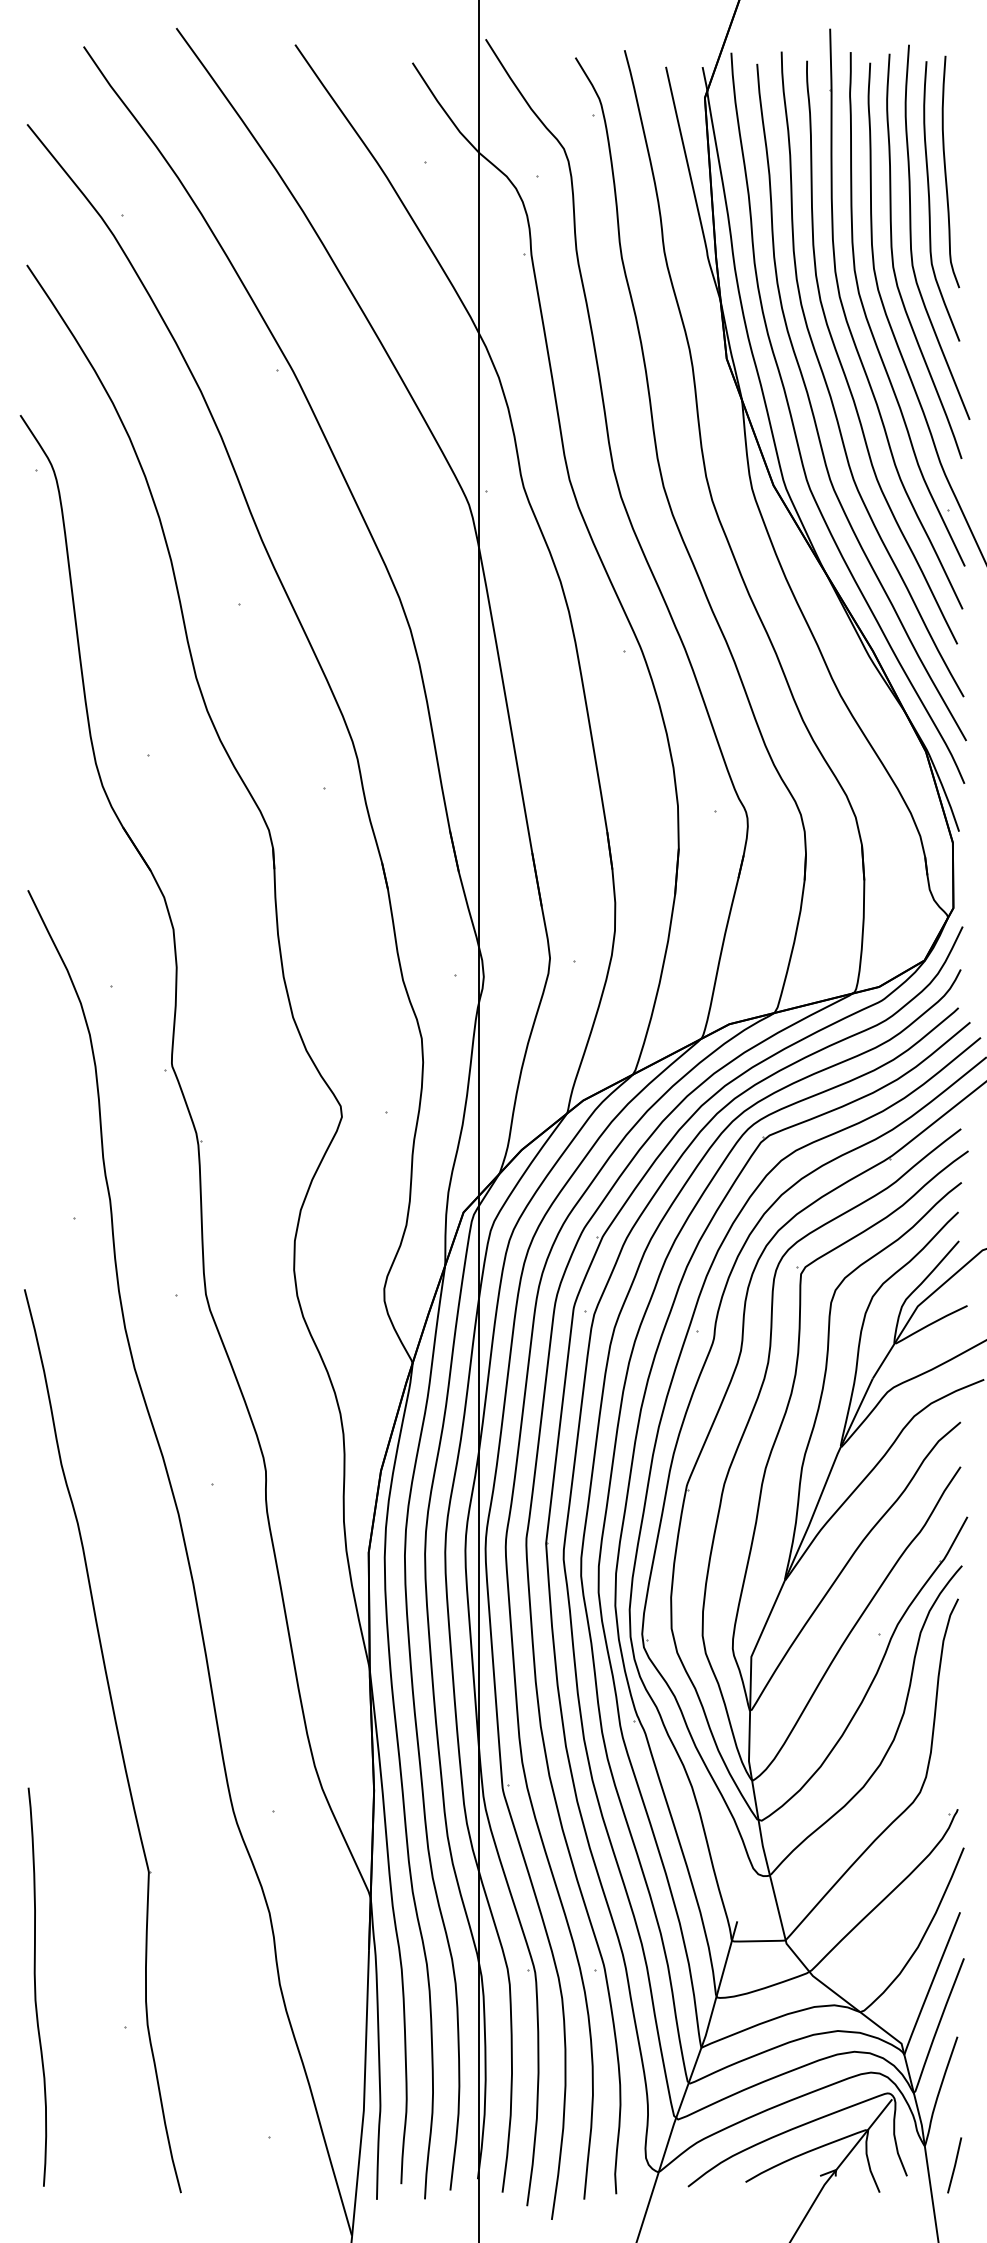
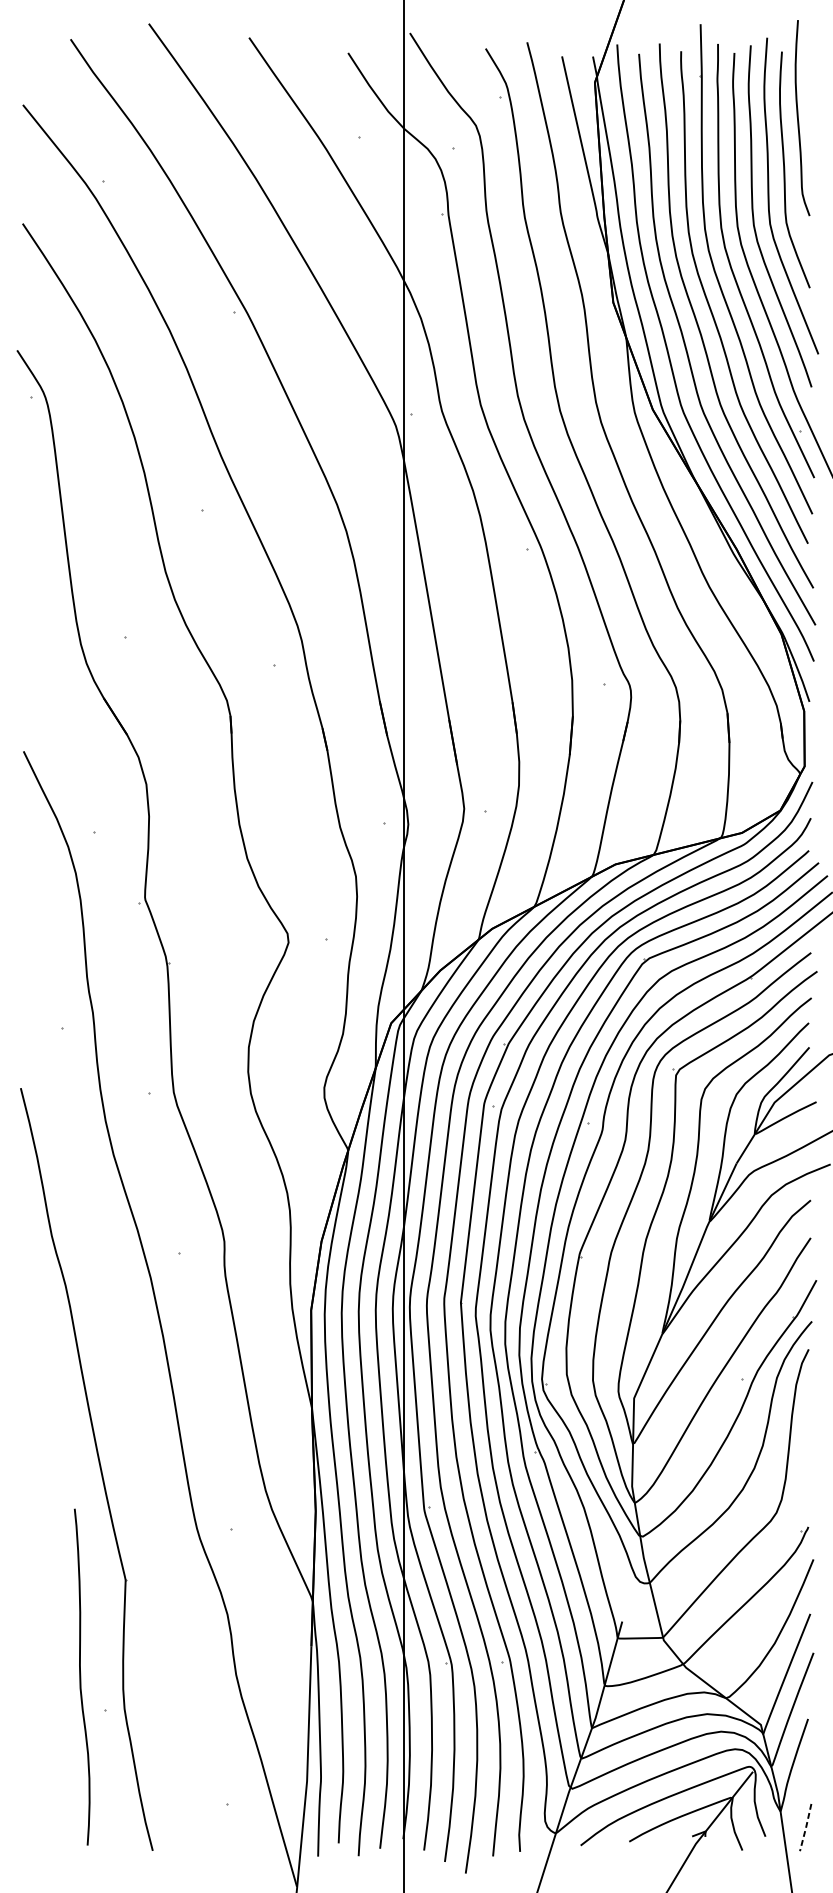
curve: (946, 171) -> (798, 117), moved
curve: (35, 1986) -> (80, 1676), moved
line: (955, 2165) -> (806, 1827), solid -> dashed

